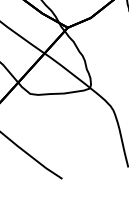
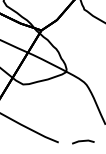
line: (95, 183) -> (83, 141), added

